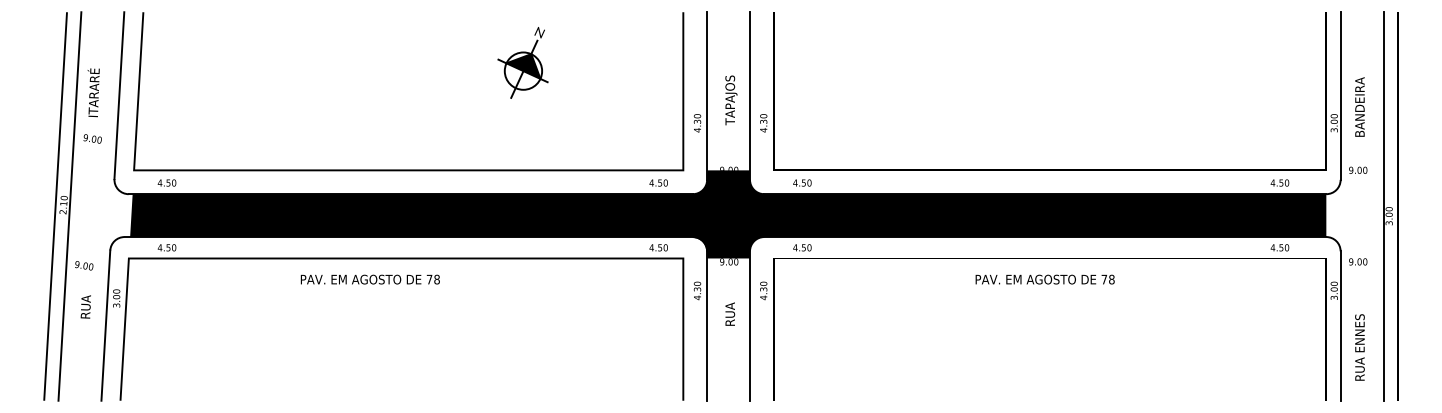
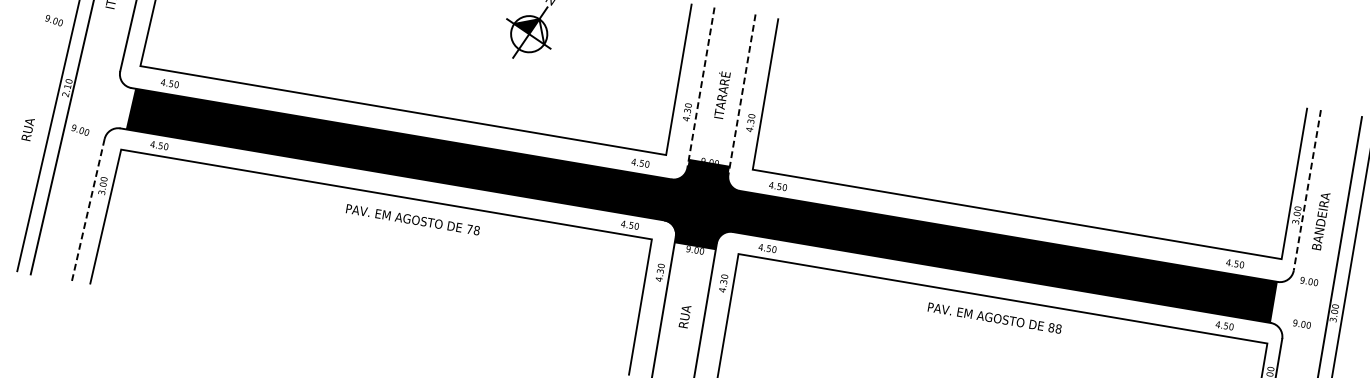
fill: (531, 66) -> (537, 31), removed
line: (707, 96) -> (701, 88), solid -> dashed
line: (750, 96) -> (742, 95), solid -> dashed
line: (1340, 96) -> (1307, 190), solid -> dashed
text: (730, 100) -> (722, 95), TAPAJOS -> ITARARÉ
text: (1359, 106) -> (1320, 220), moved
text: (92, 138) -> (54, 20), moved
text: (1358, 169) -> (1309, 280), moved
text: (1358, 261) -> (1302, 323), moved
text: (84, 265) -> (80, 130), moved
text: (369, 279) -> (412, 219), moved
text: (1104, 279) -> (1051, 327), 78 -> 88
text: (85, 306) -> (27, 128), moved
text: (730, 313) -> (685, 315), moved
line: (105, 326) -> (87, 210), solid -> dashed

